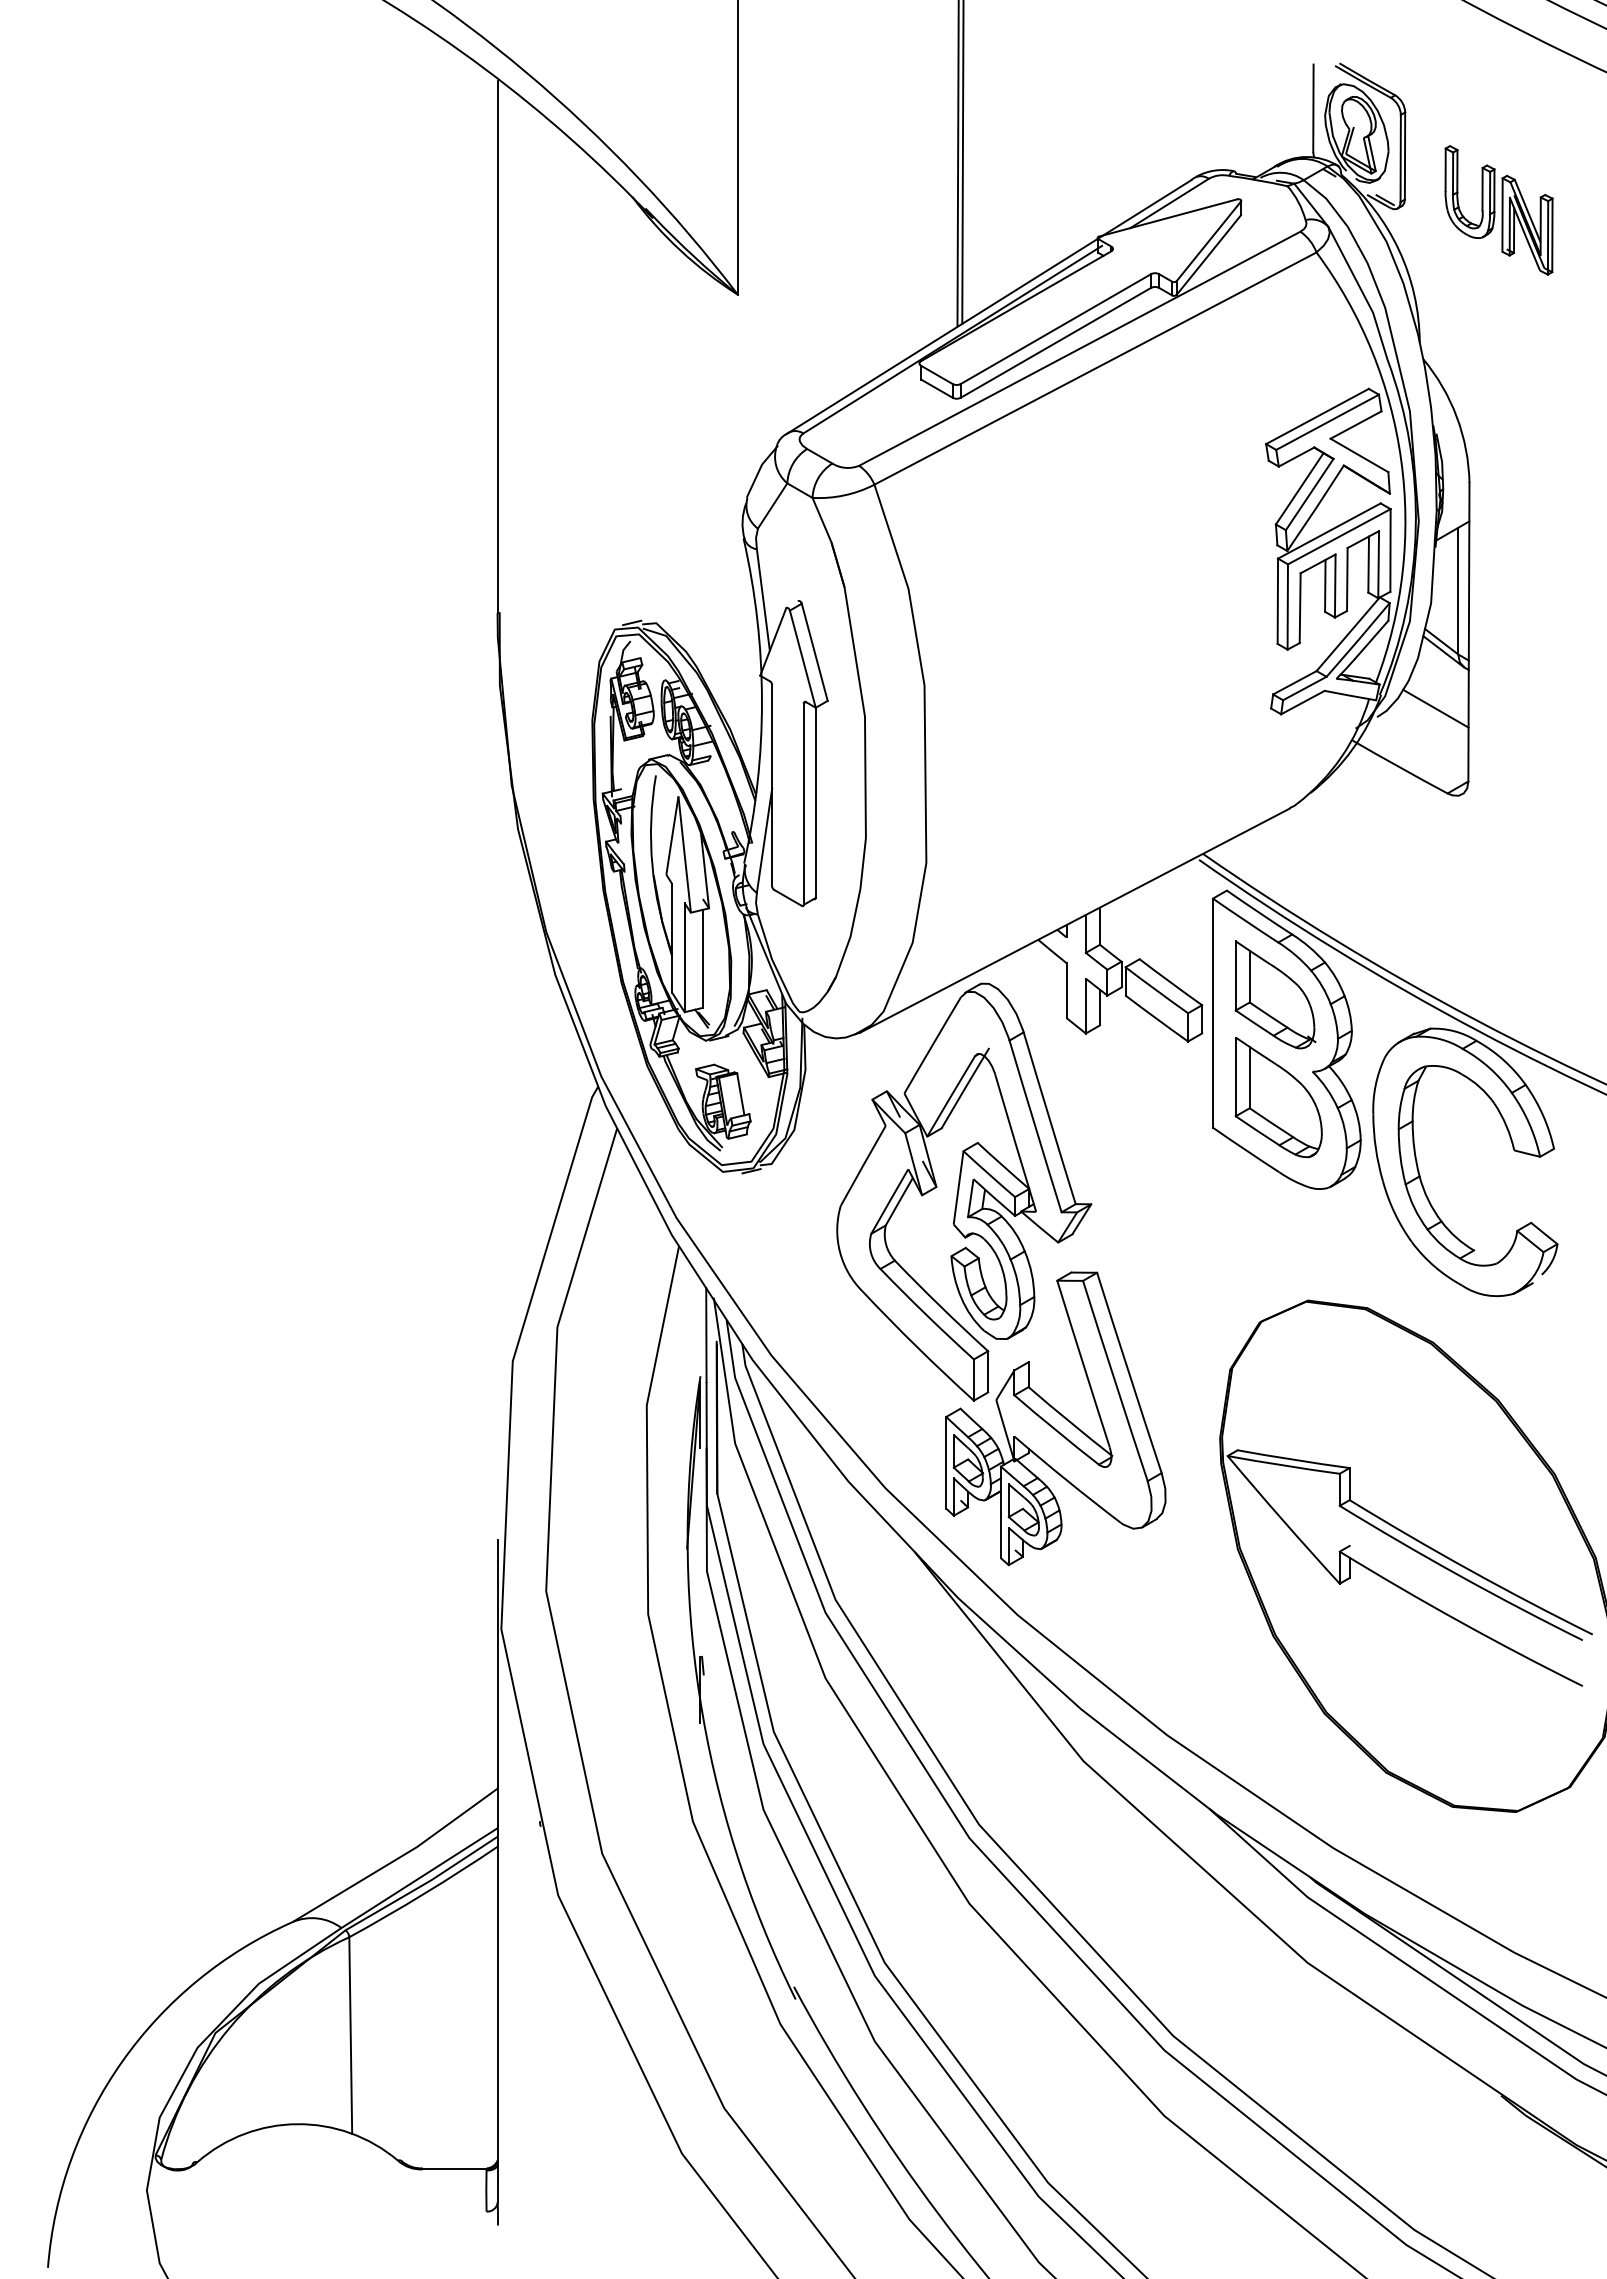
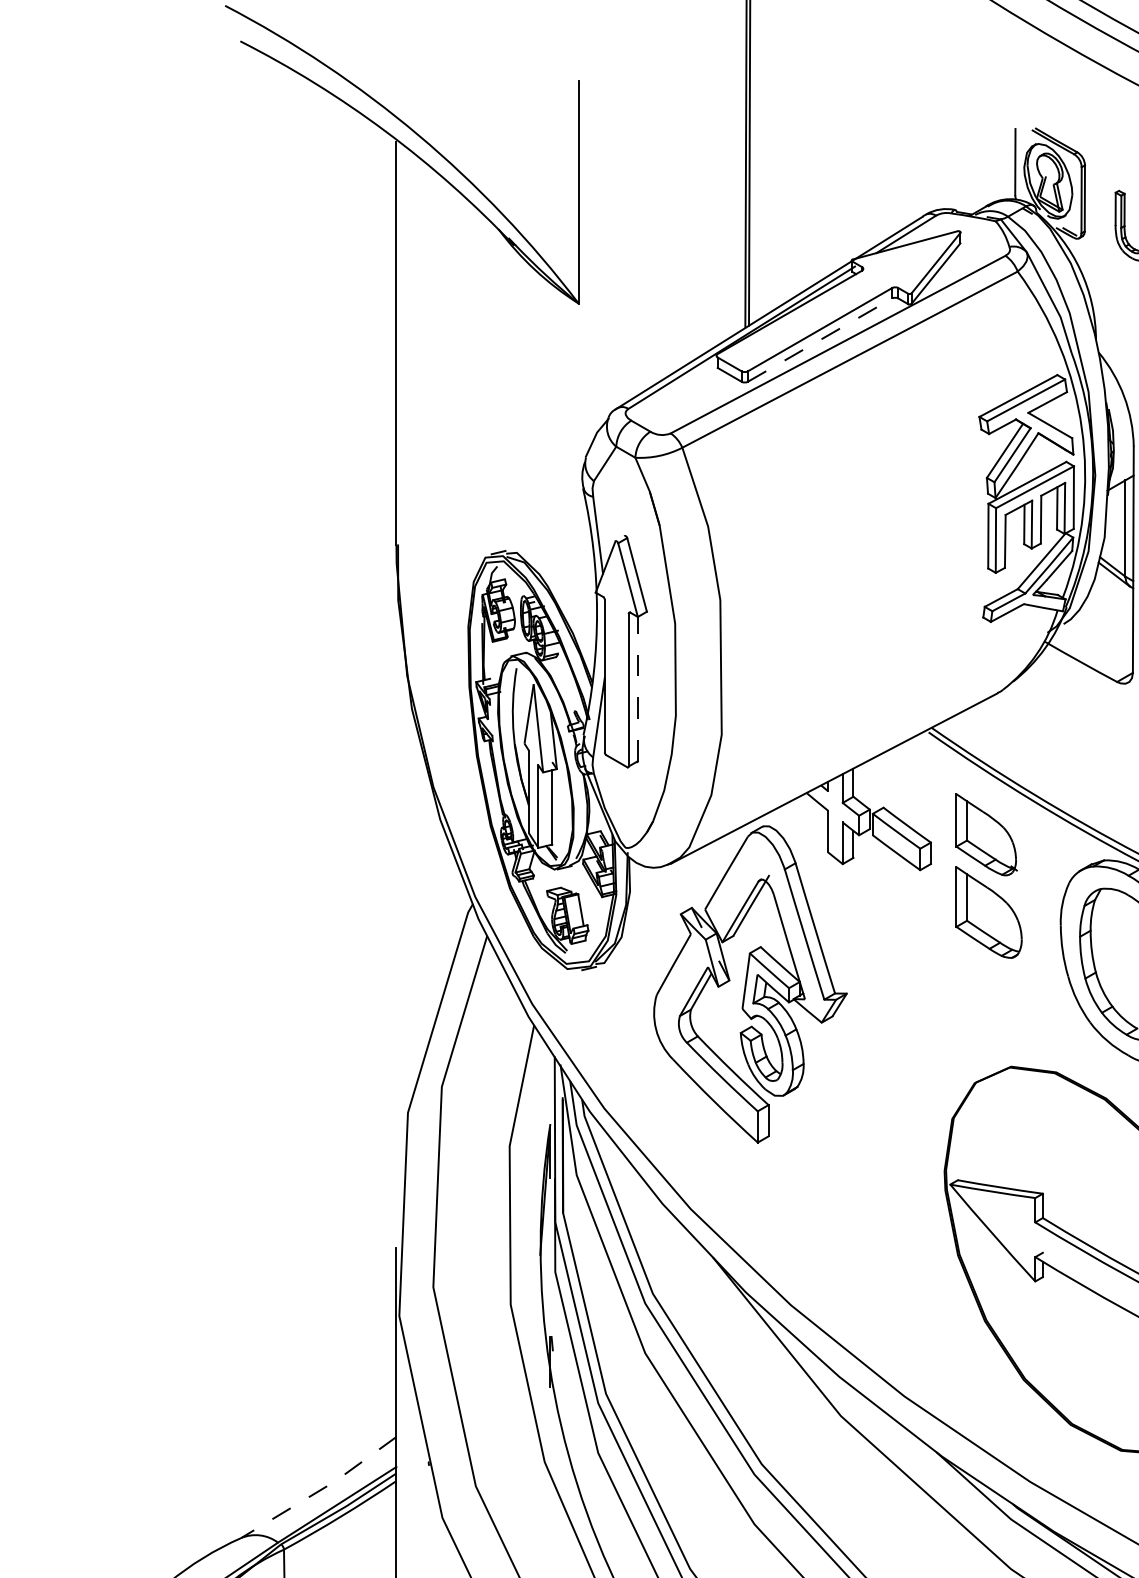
line: (1055, 342) -> (819, 339), solid -> dashed
line: (1435, 708) -> (1107, 617), removed
line: (815, 802) -> (637, 688), solid -> dashed
part: (1286, 1039) -> (994, 868), removed
part: (1055, 1418) -> (819, 1156), removed
line: (397, 1858) -> (320, 1489), solid -> dashed

